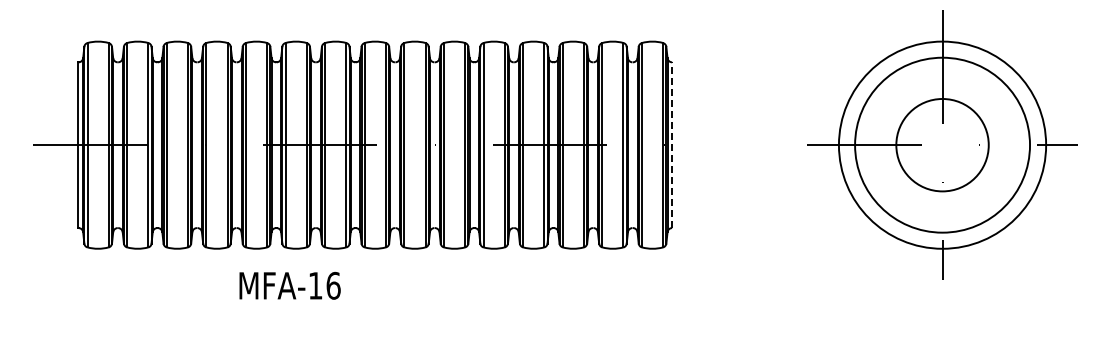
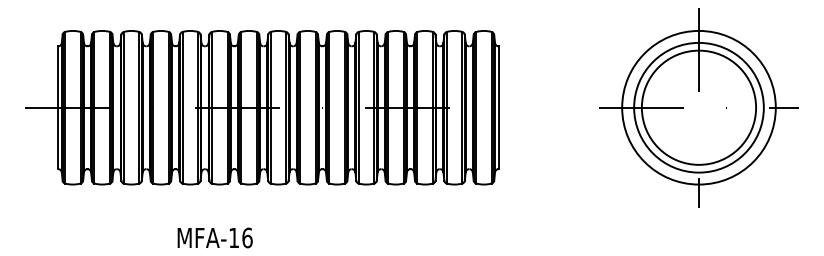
line: (672, 145) -> (498, 107), dashed -> solid
circle: (942, 145) -> (698, 107), size x1.67
text: (289, 285) -> (214, 237), moved

